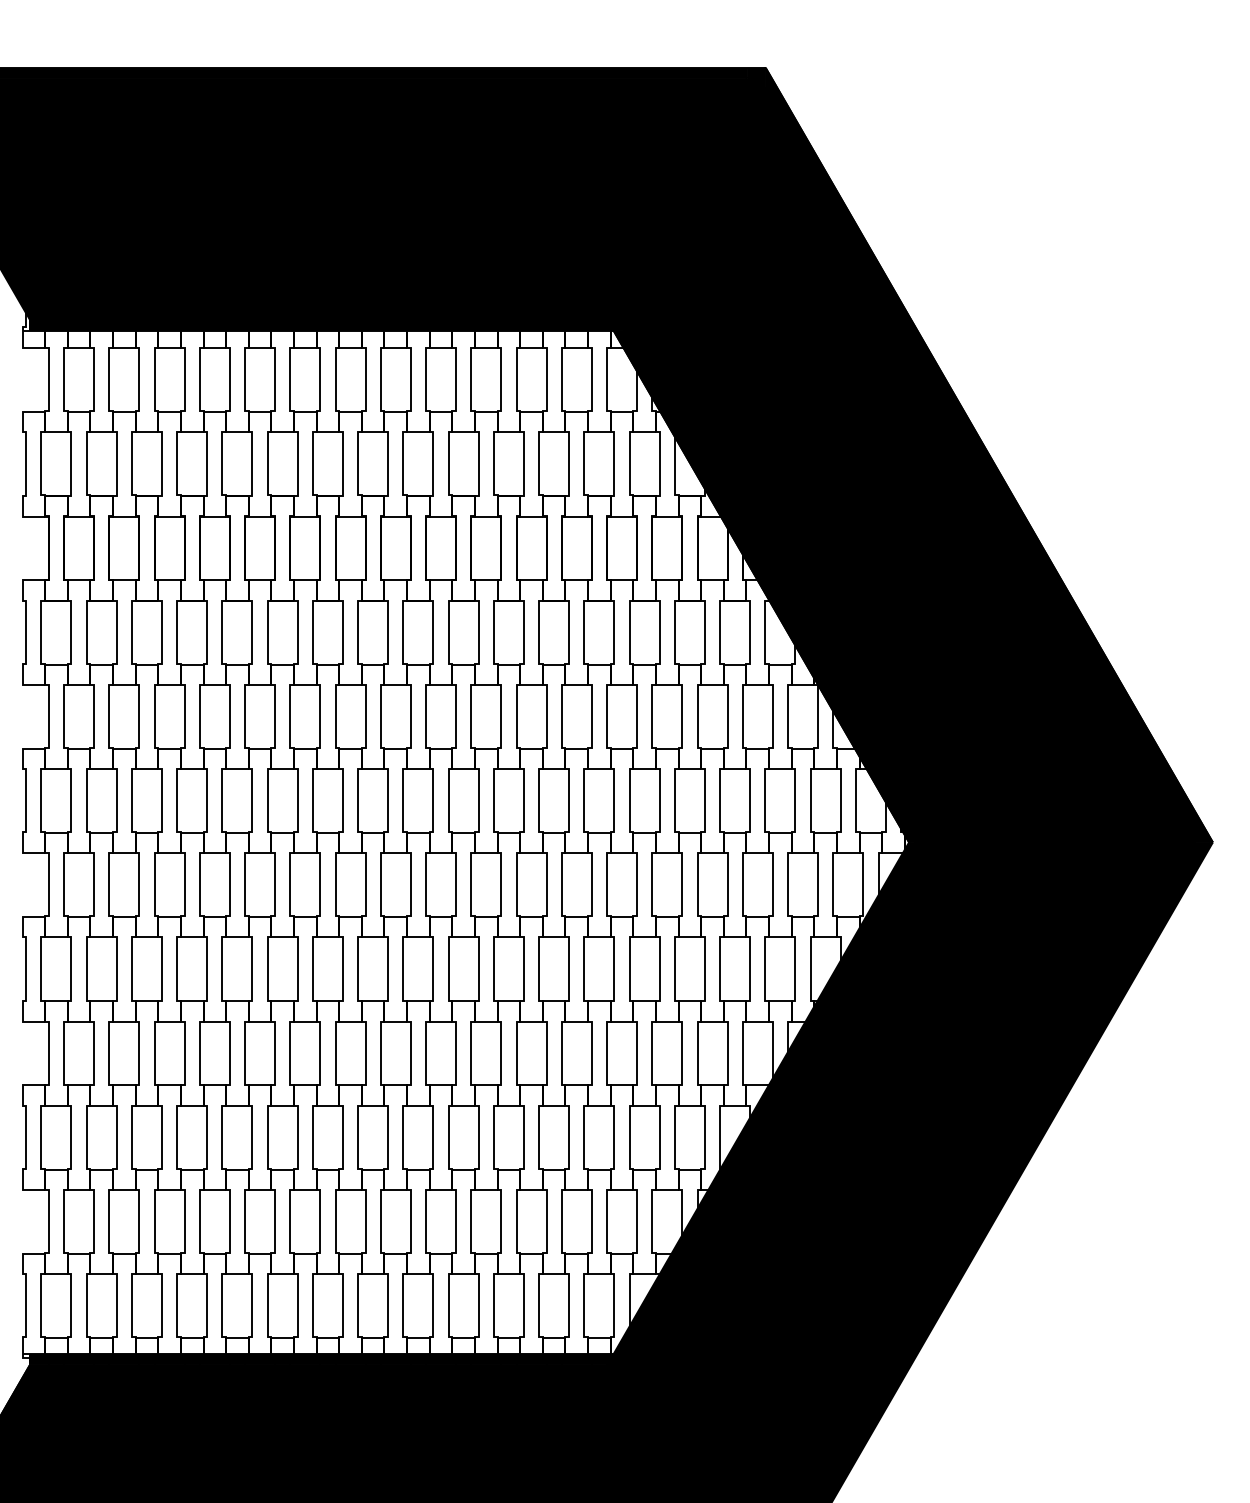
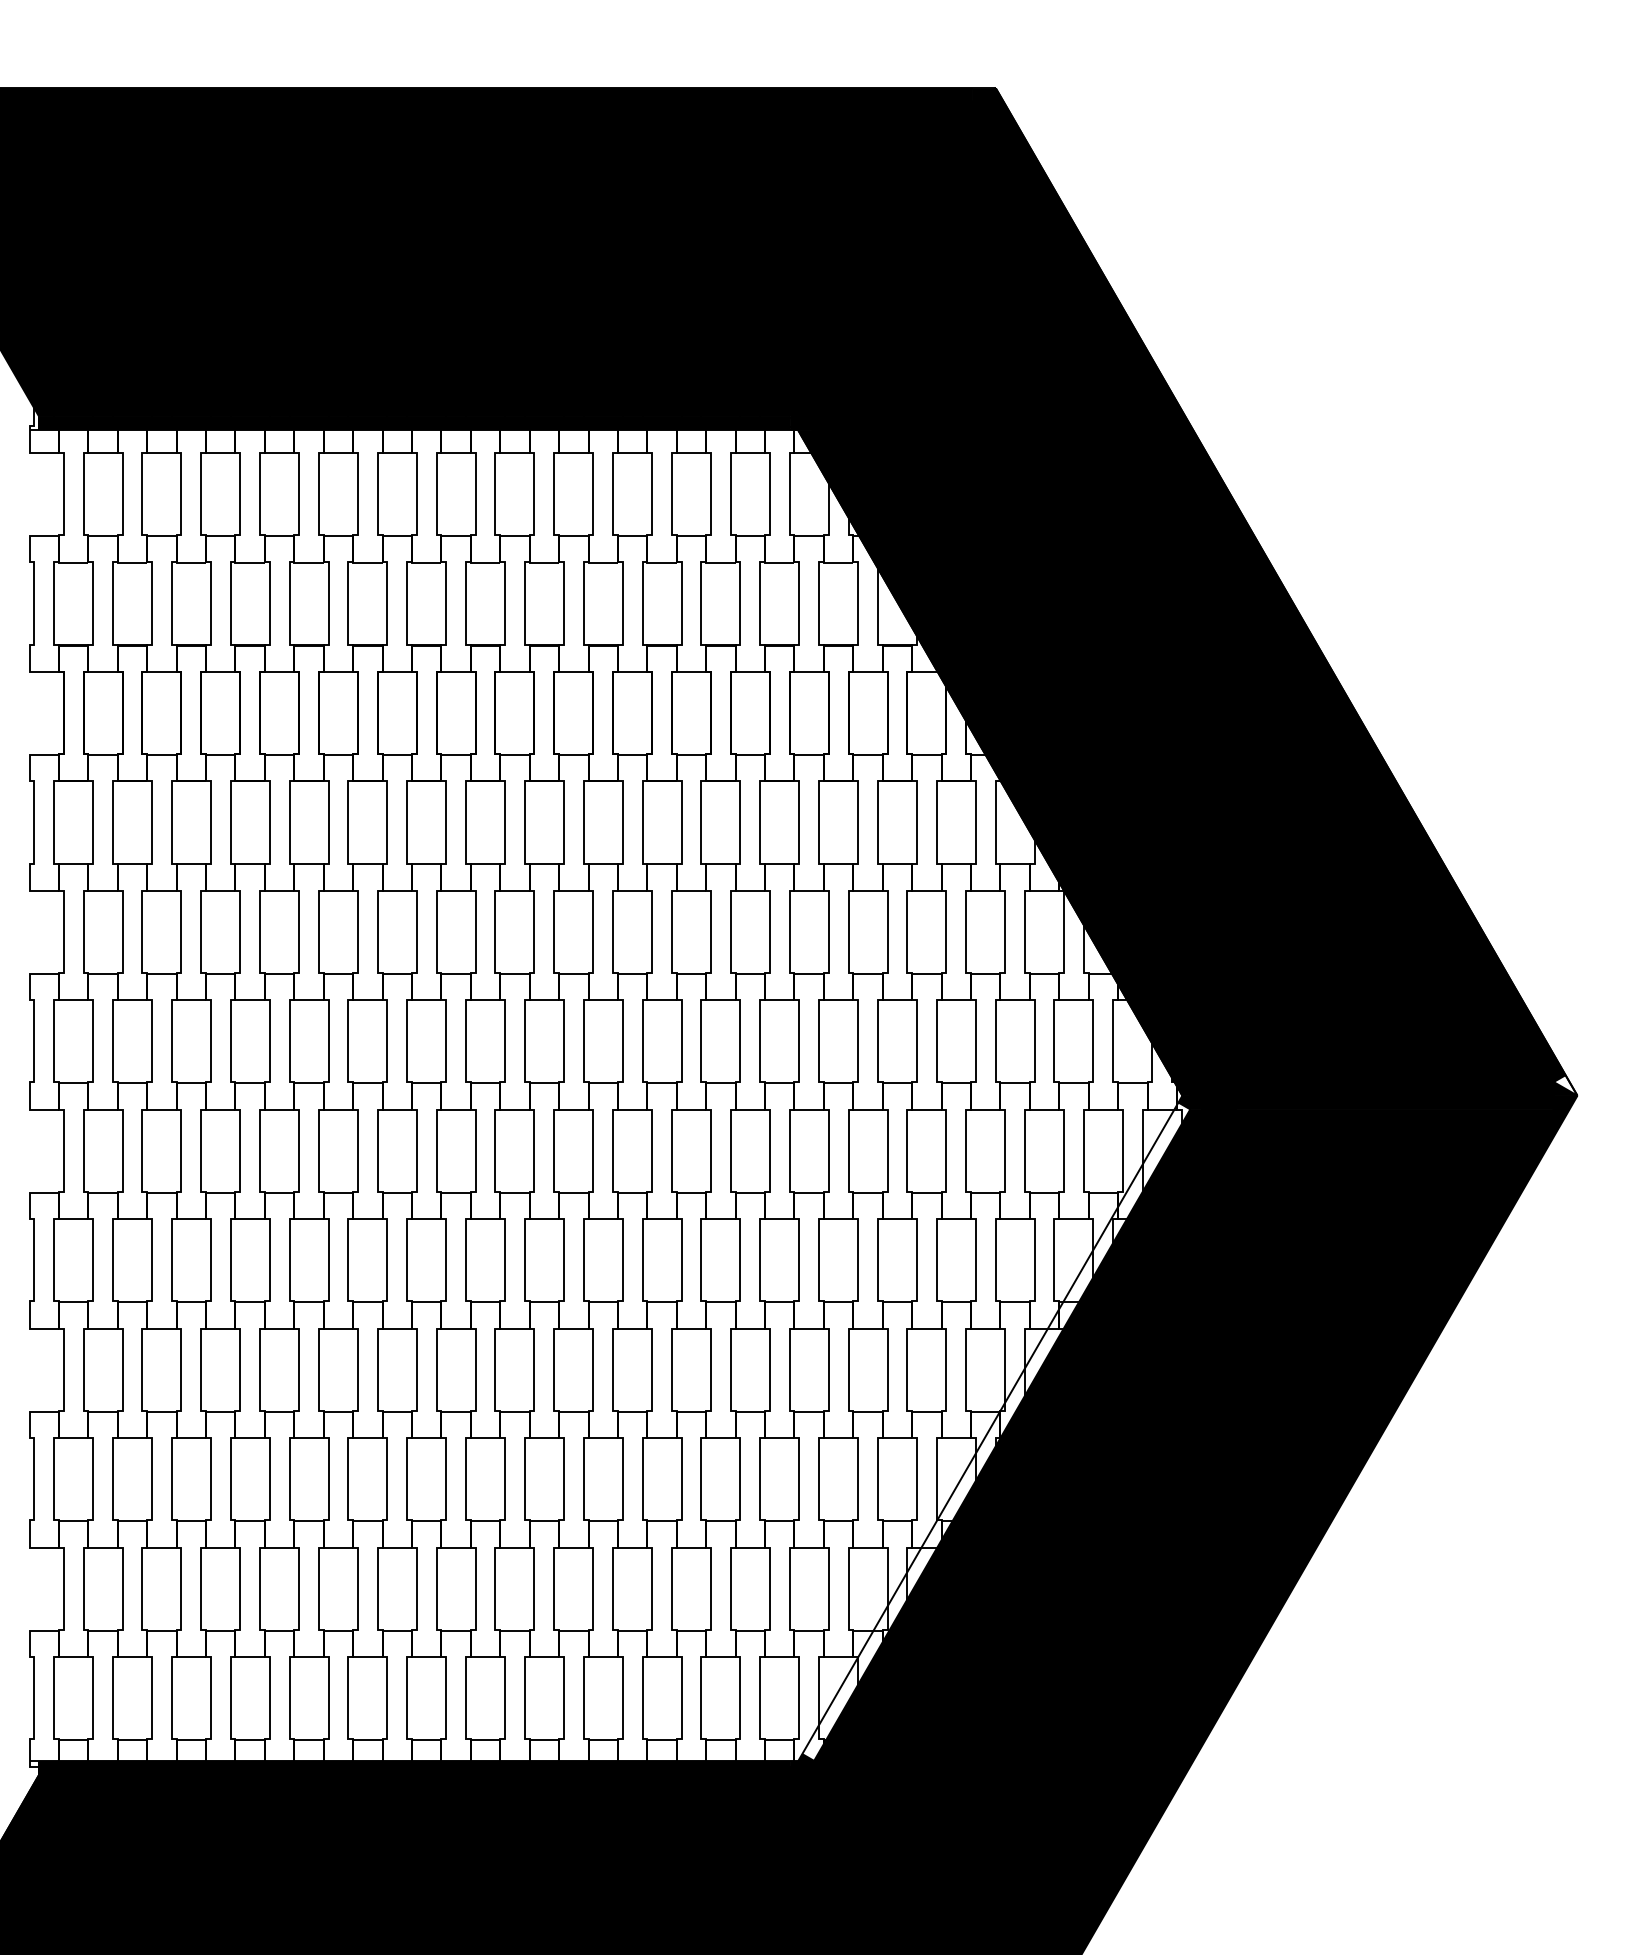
fill: (1203, 834) -> (1565, 1085), removed
fill: (766, 1100) -> (996, 1431), removed

